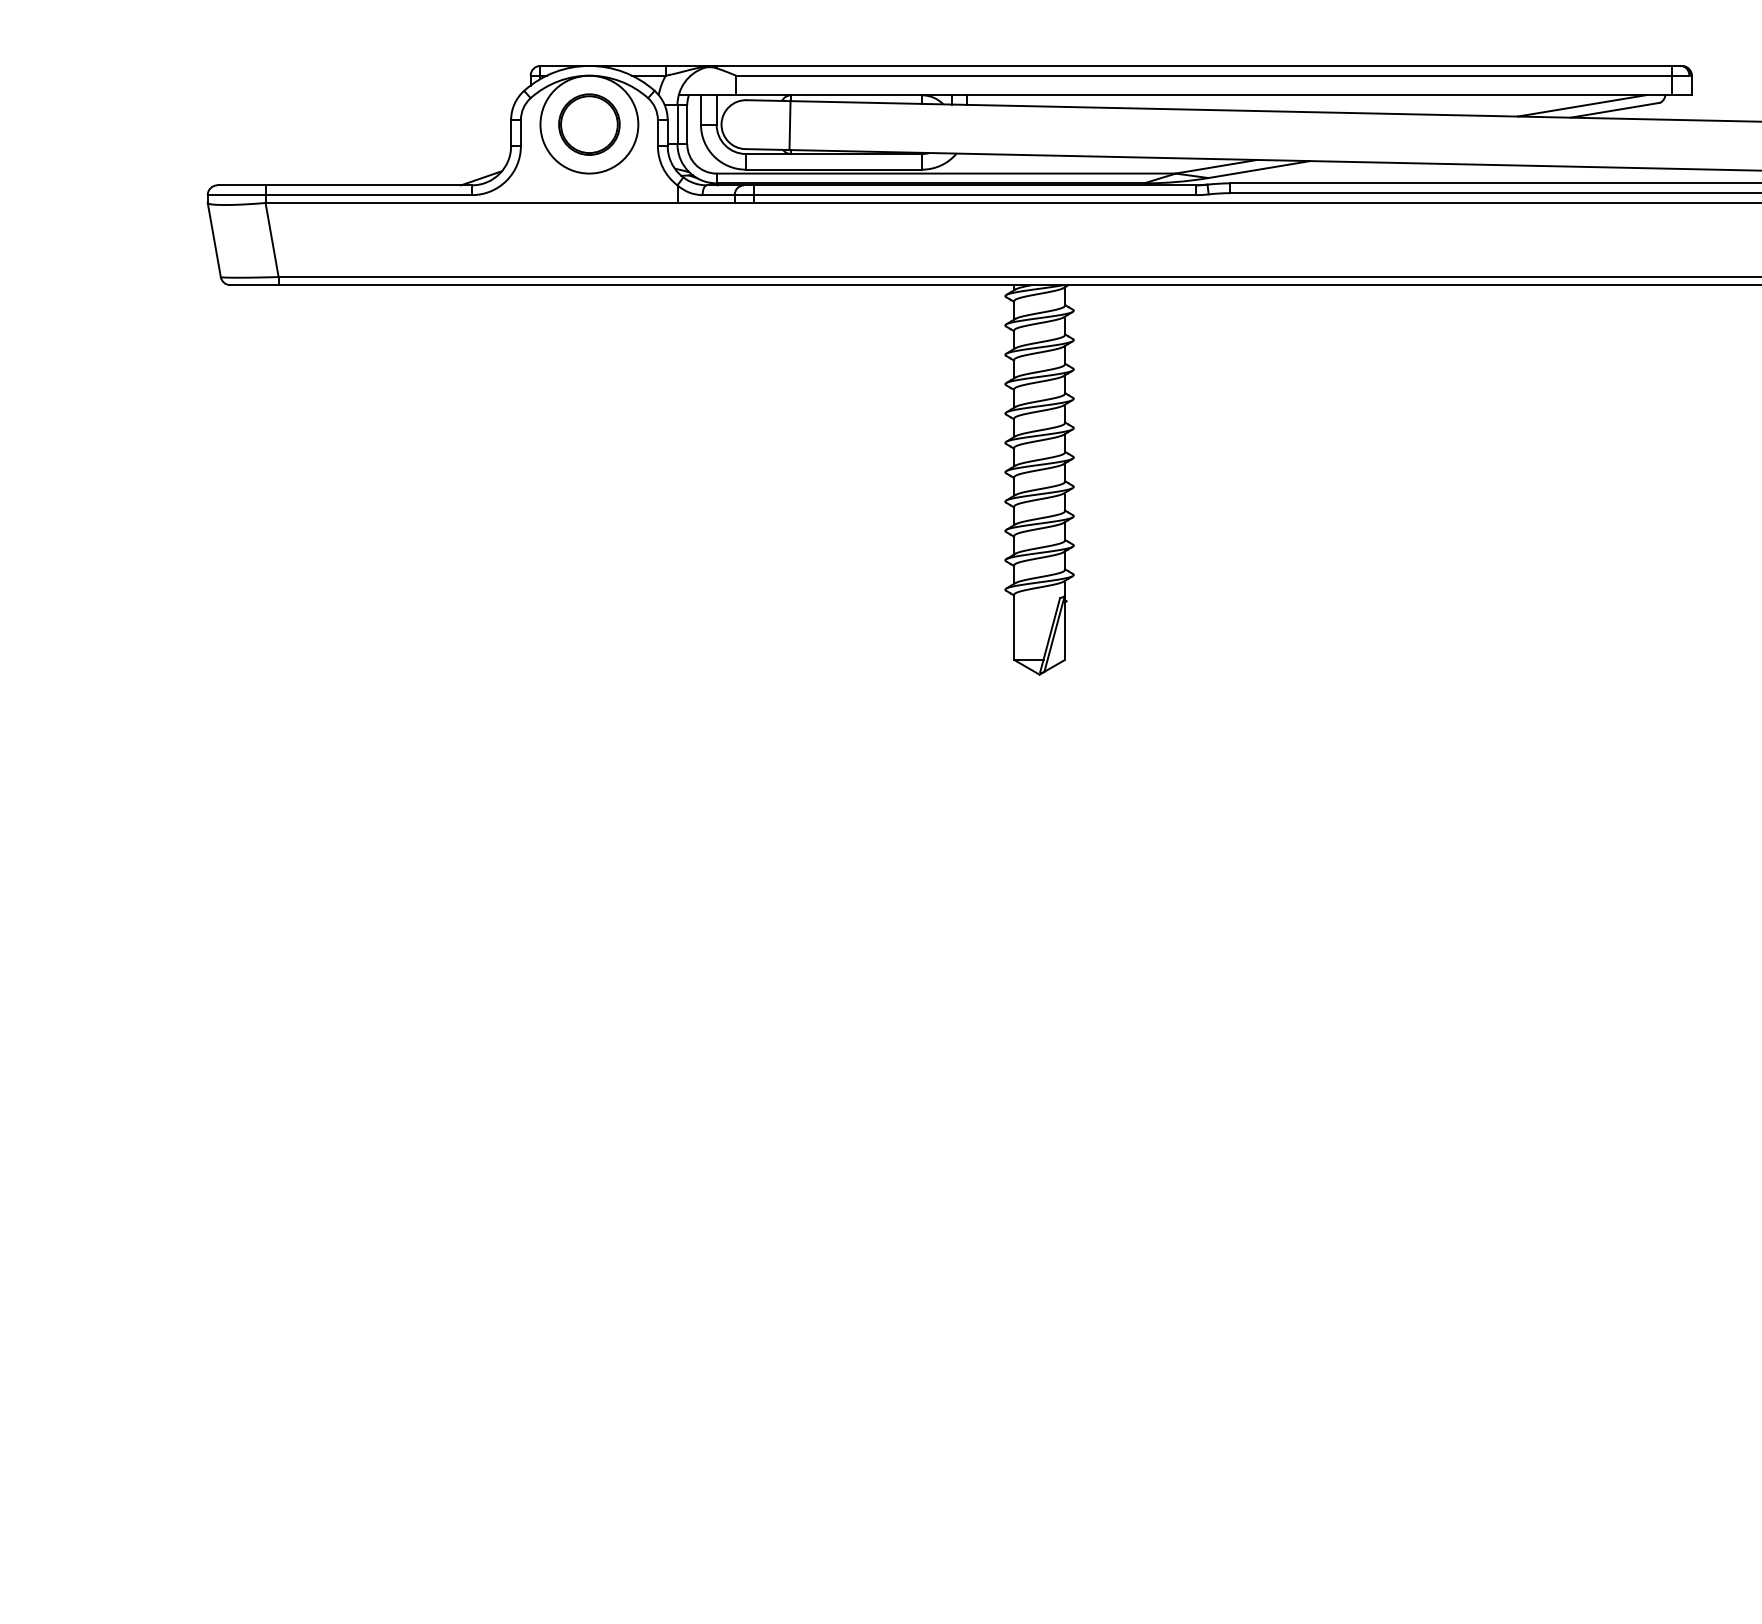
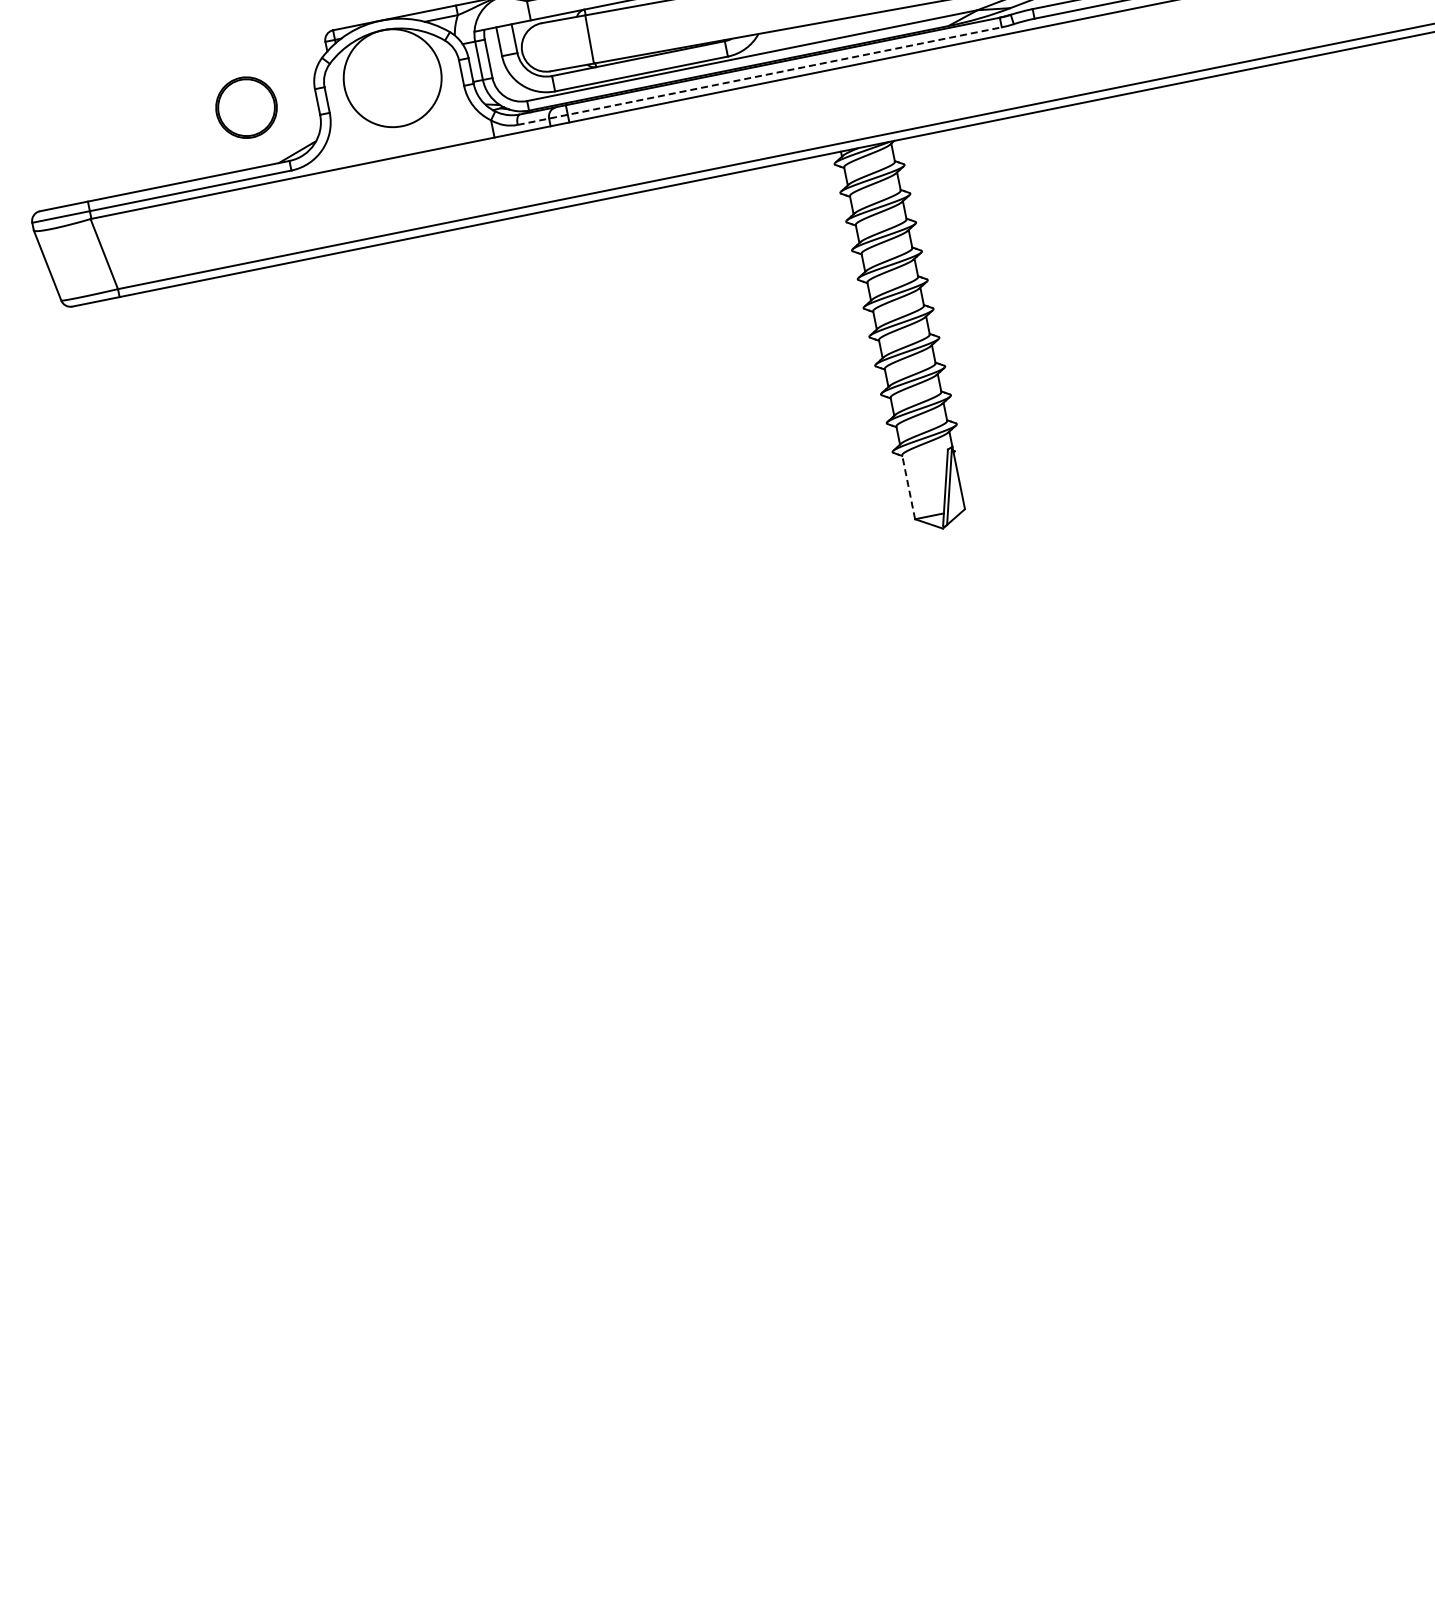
part: (589, 124) -> (246, 107), moved
line: (949, 195) -> (759, 76), solid -> dashed
line: (1014, 627) -> (909, 487), solid -> dashed

